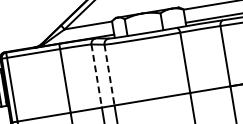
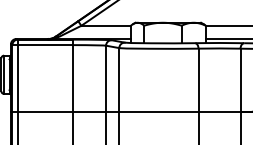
line: (109, 74) -> (119, 79), dashed -> solid
line: (97, 76) -> (106, 79), dashed -> solid

